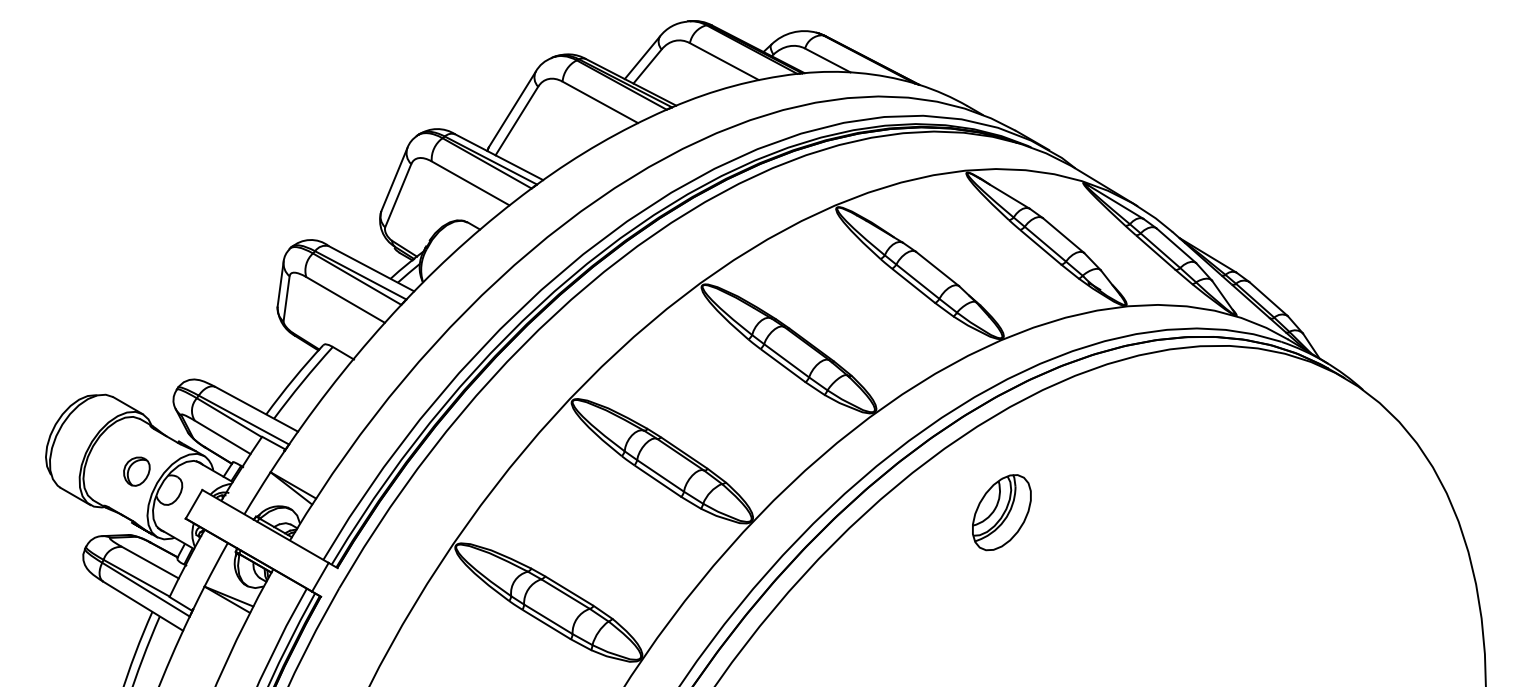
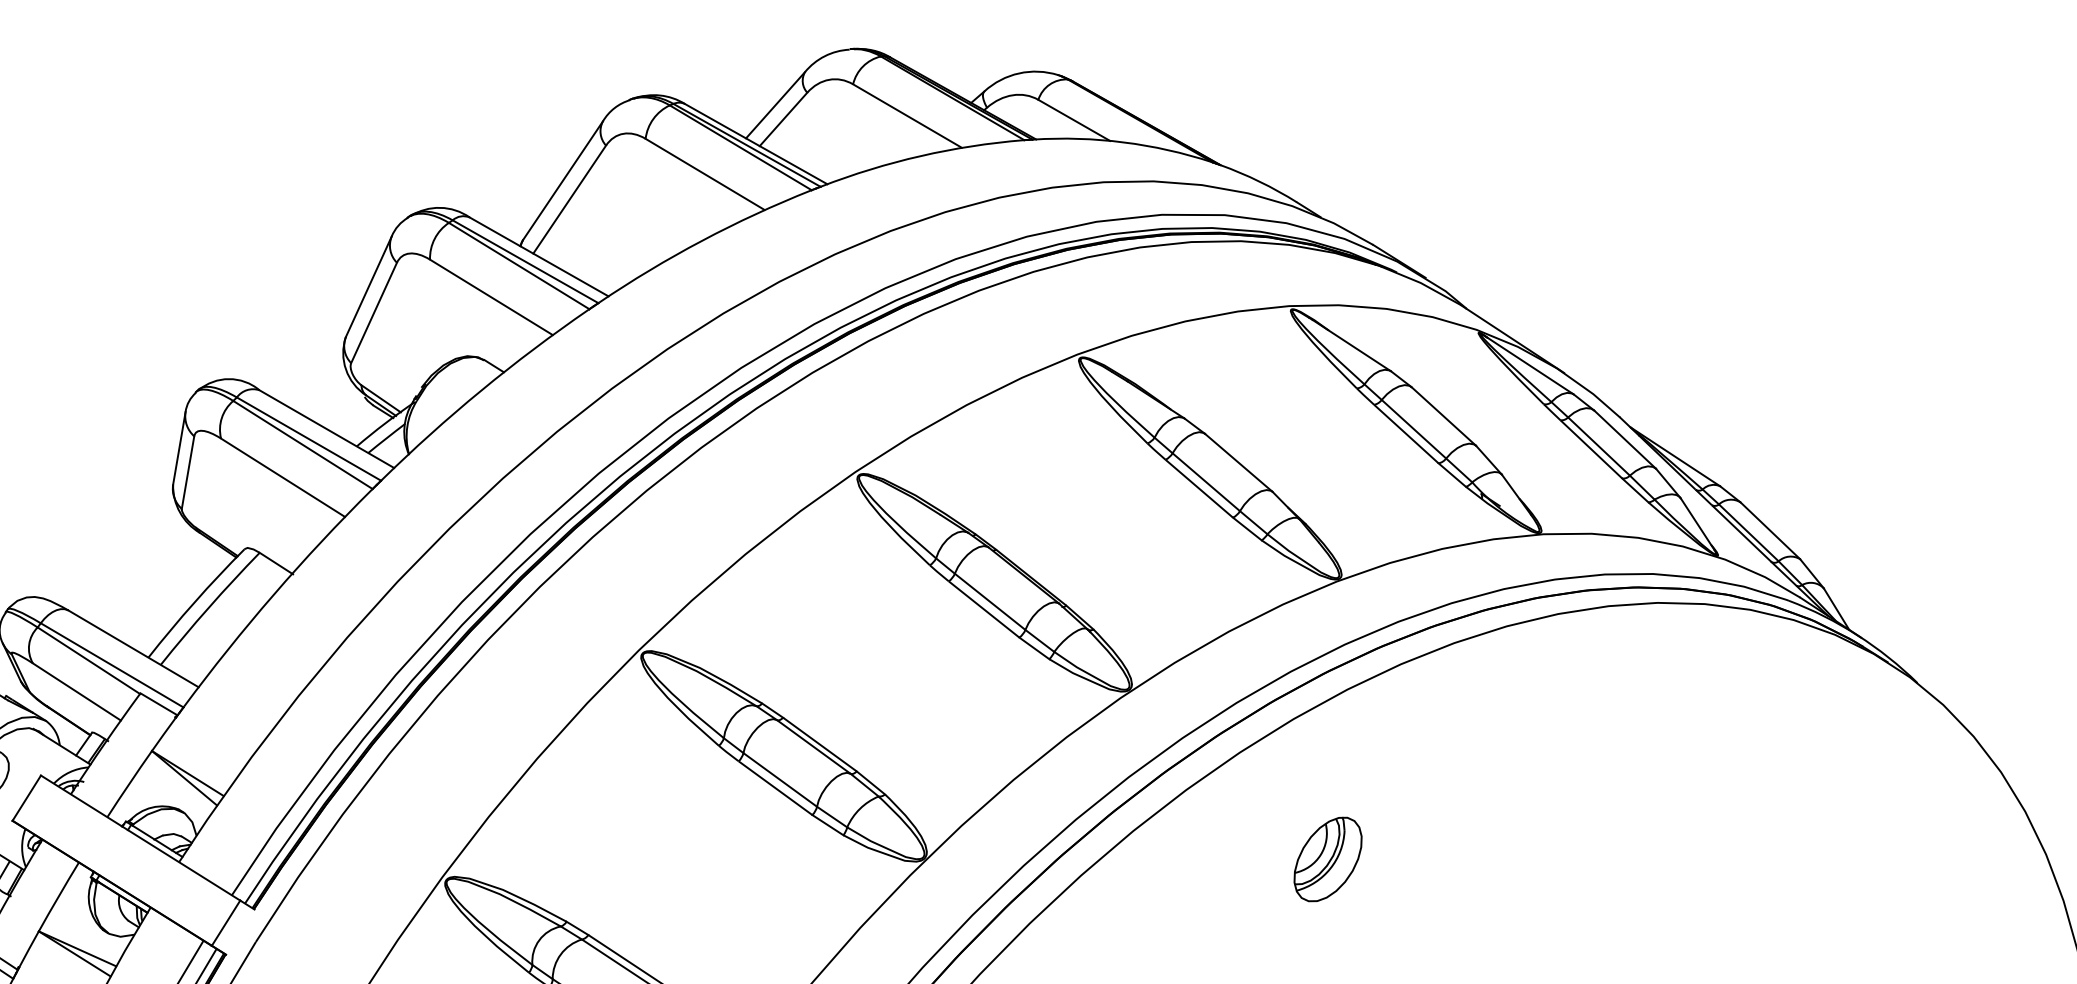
part: (1001, 512) -> (1327, 859), size x0.7

